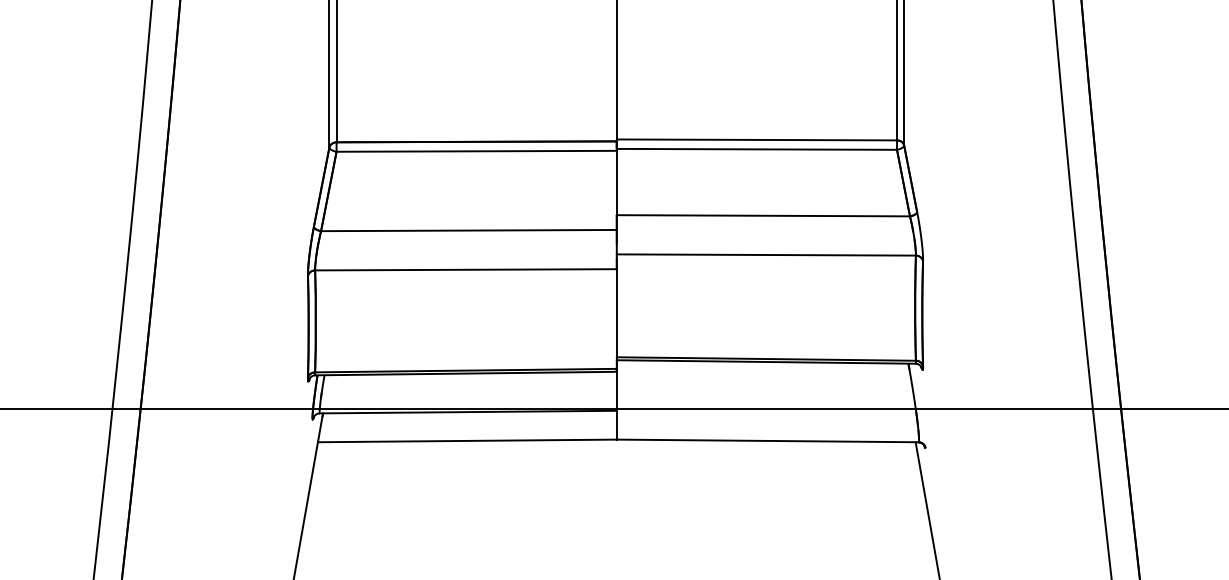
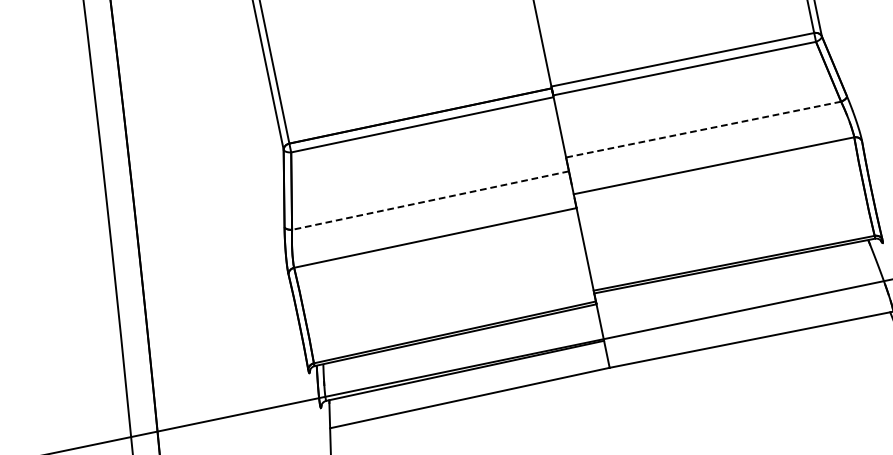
line: (763, 215) -> (703, 129), solid -> dashed
line: (468, 230) -> (430, 200), solid -> dashed

